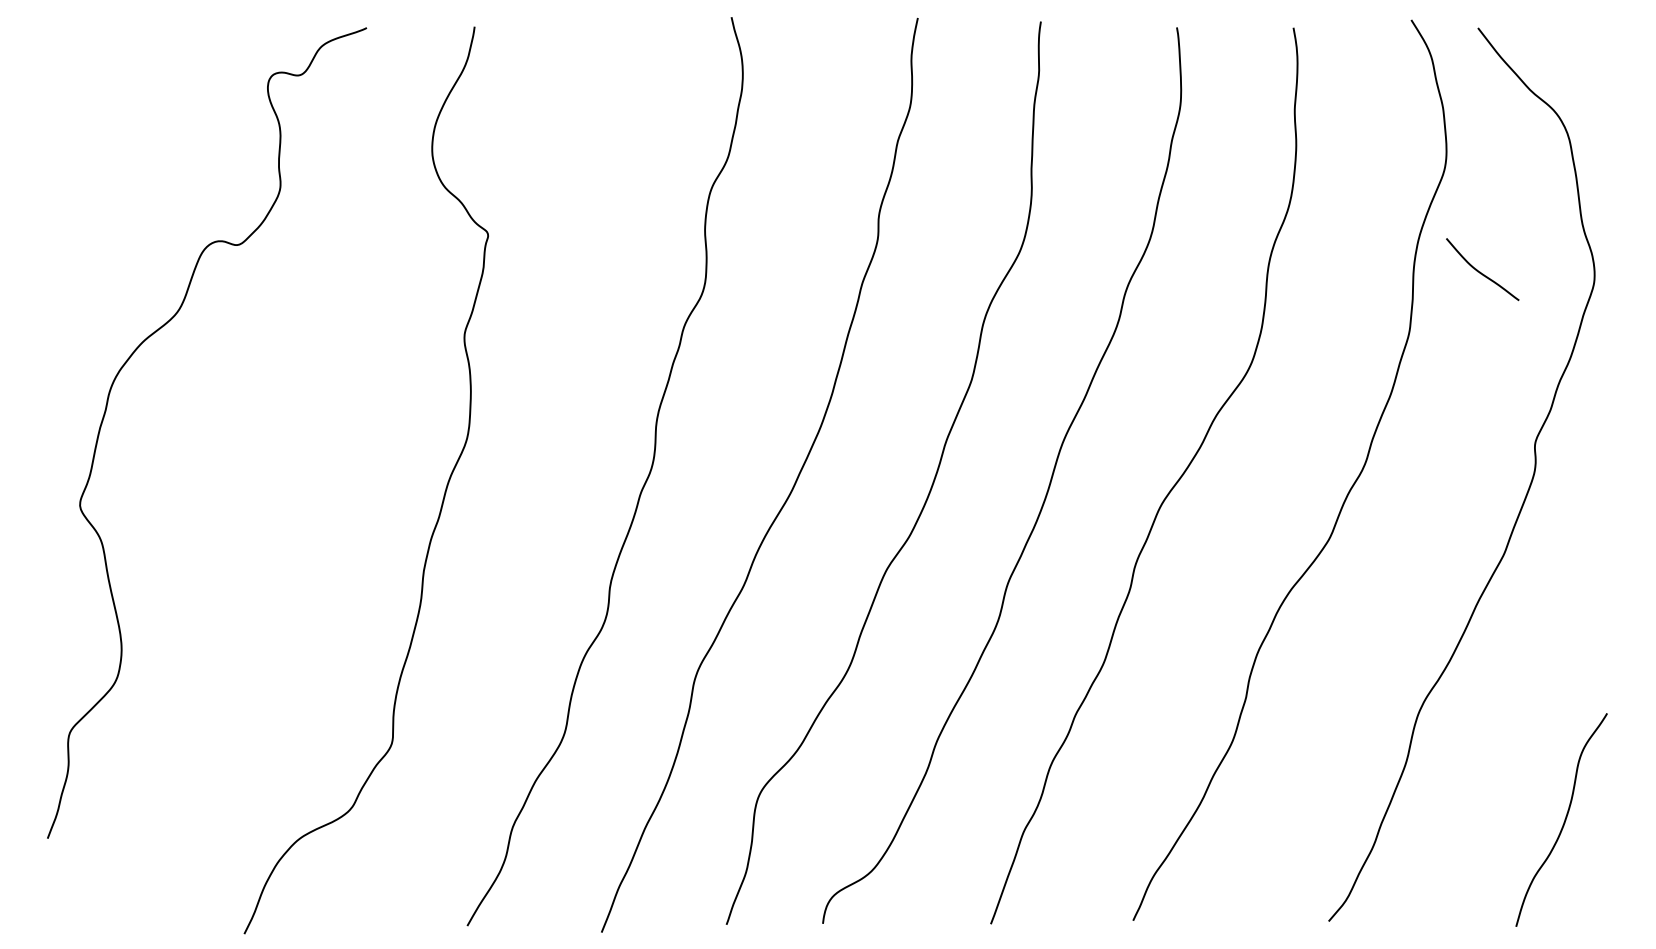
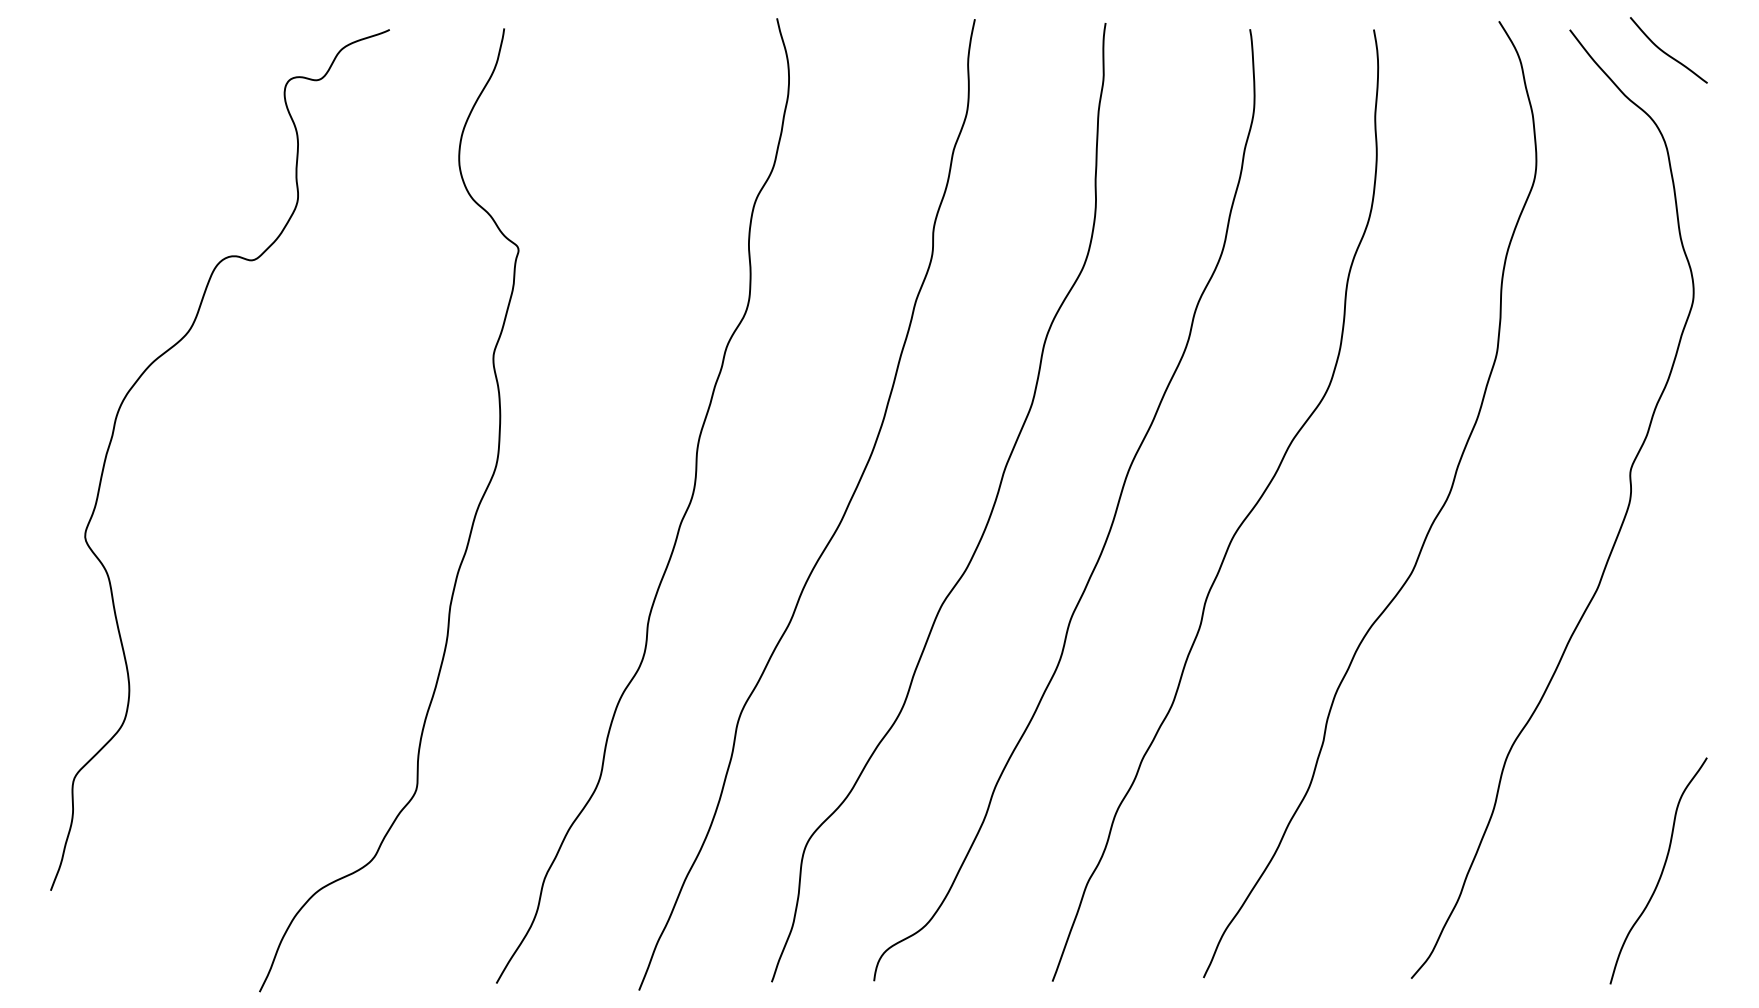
curve: (1480, 271) -> (1666, 52), moved

